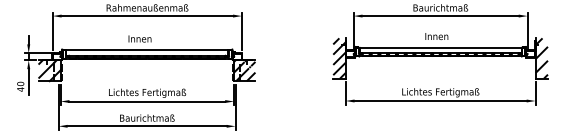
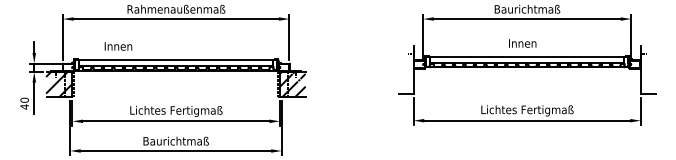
text: (140, 39) -> (118, 46), moved
hatch: (338, 58) -> (405, 69), removed
hatch: (541, 58) -> (648, 69), removed

